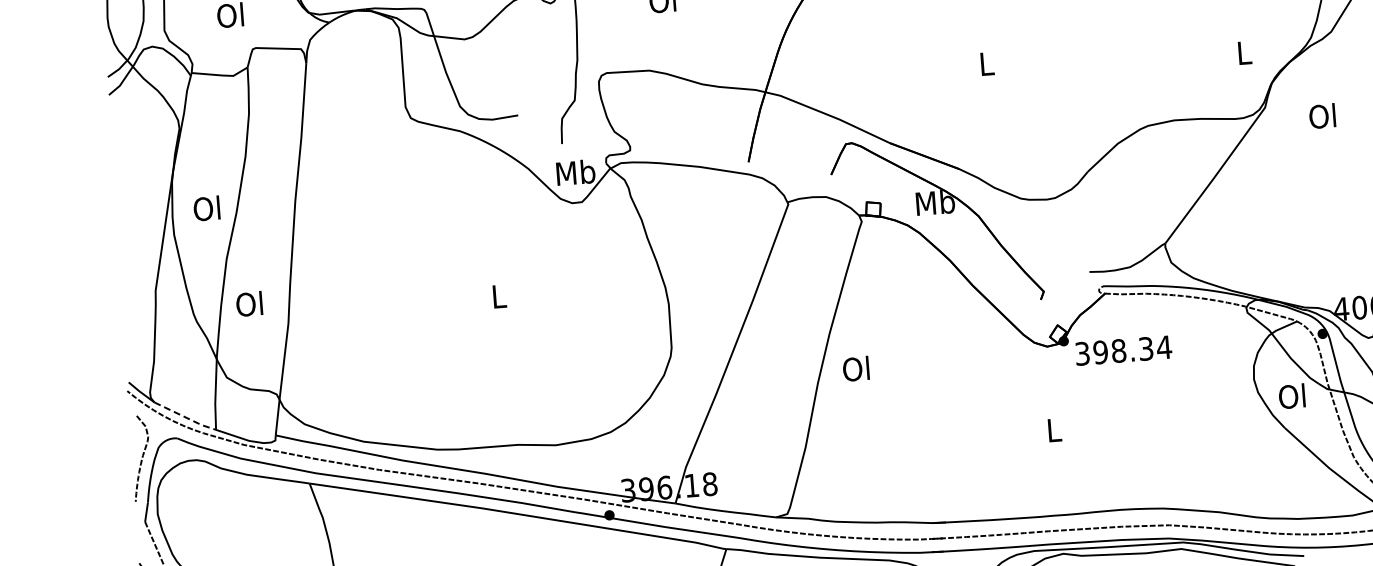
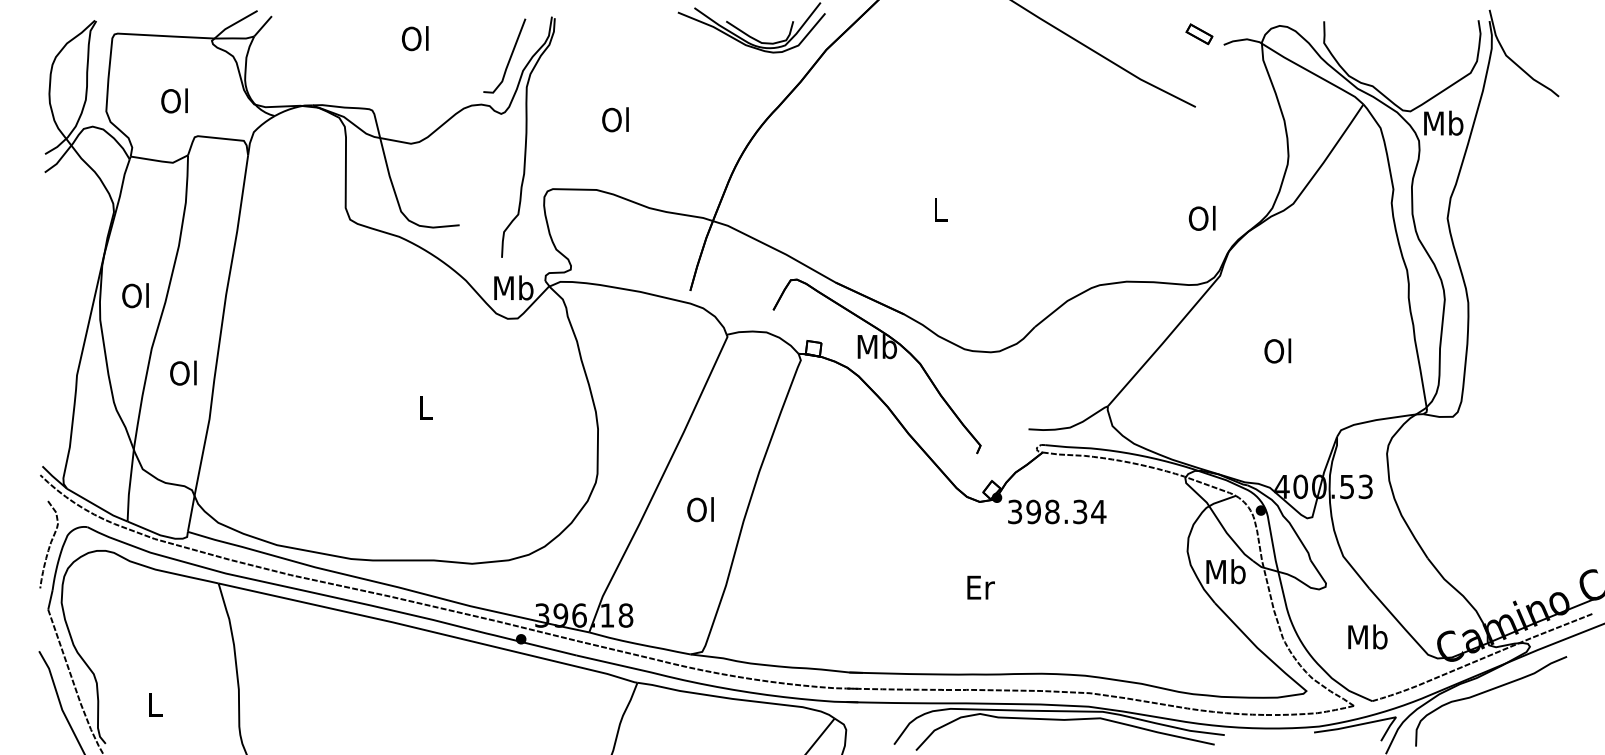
text: (1242, 52) -> (1201, 217), L -> Ol
text: (1322, 115) -> (1277, 350), moved
text: (249, 303) -> (183, 372), moved
text: (856, 368) -> (700, 509), moved
text: (1292, 396) -> (1225, 571), Ol -> Mb
line: (185, 417) -> (97, 506), dashed -> solid
text: (1054, 430) -> (980, 587), L -> Er

